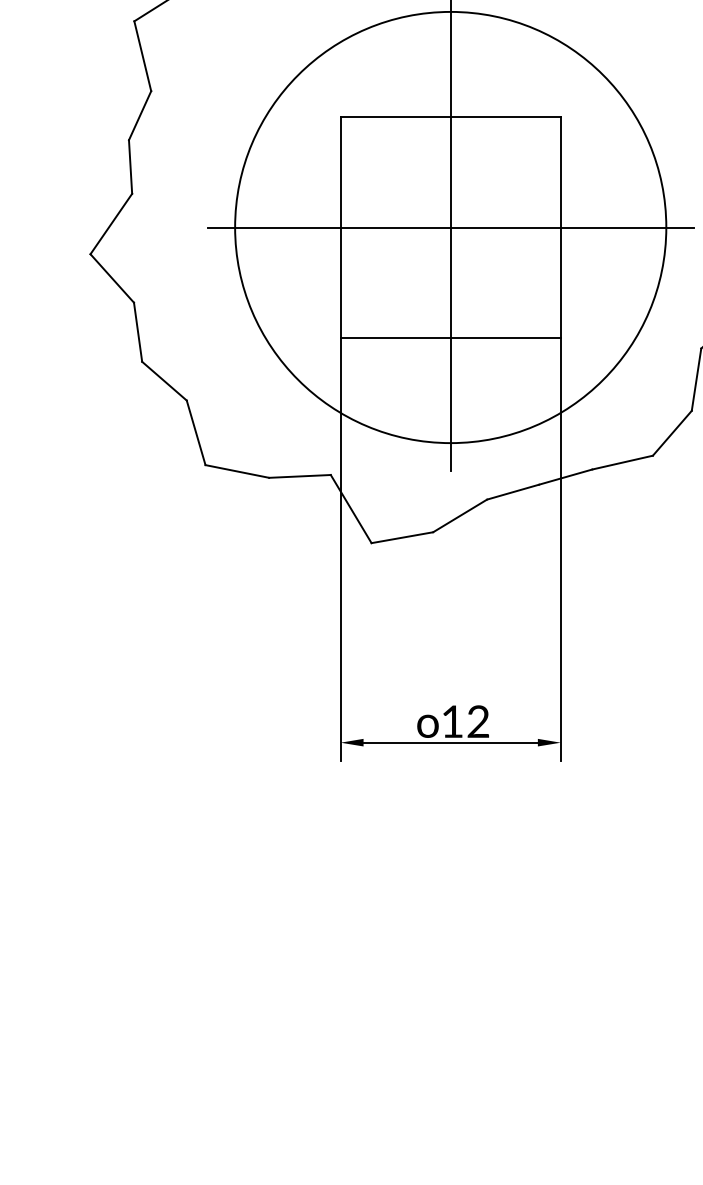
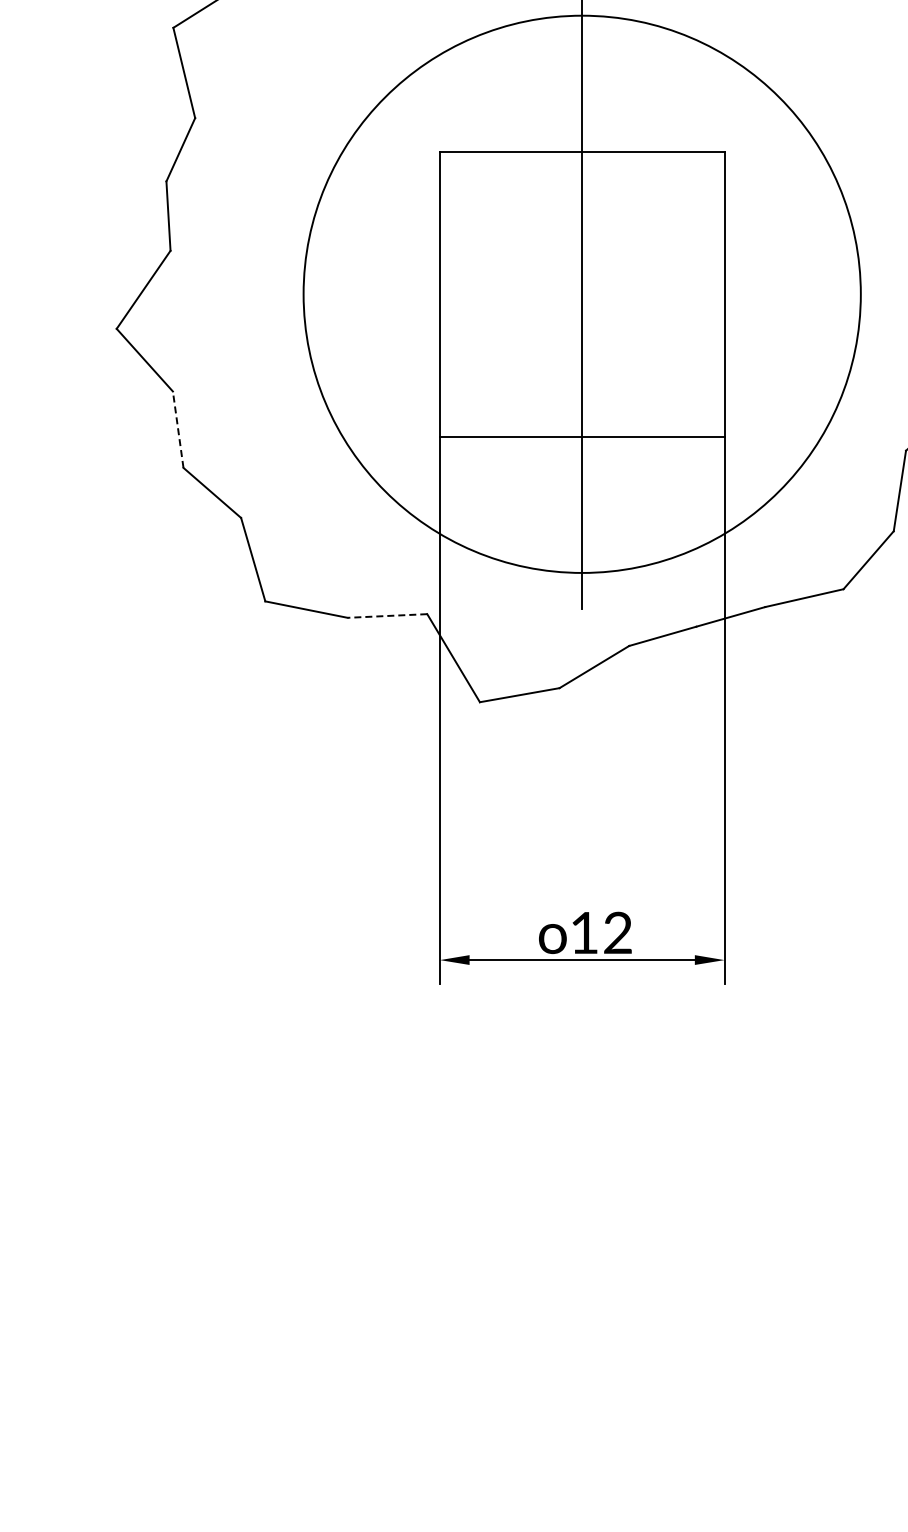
line: (450, 227) -> (582, 294), removed
line: (138, 332) -> (178, 429), solid -> dashed
line: (300, 476) -> (387, 615), solid -> dashed

